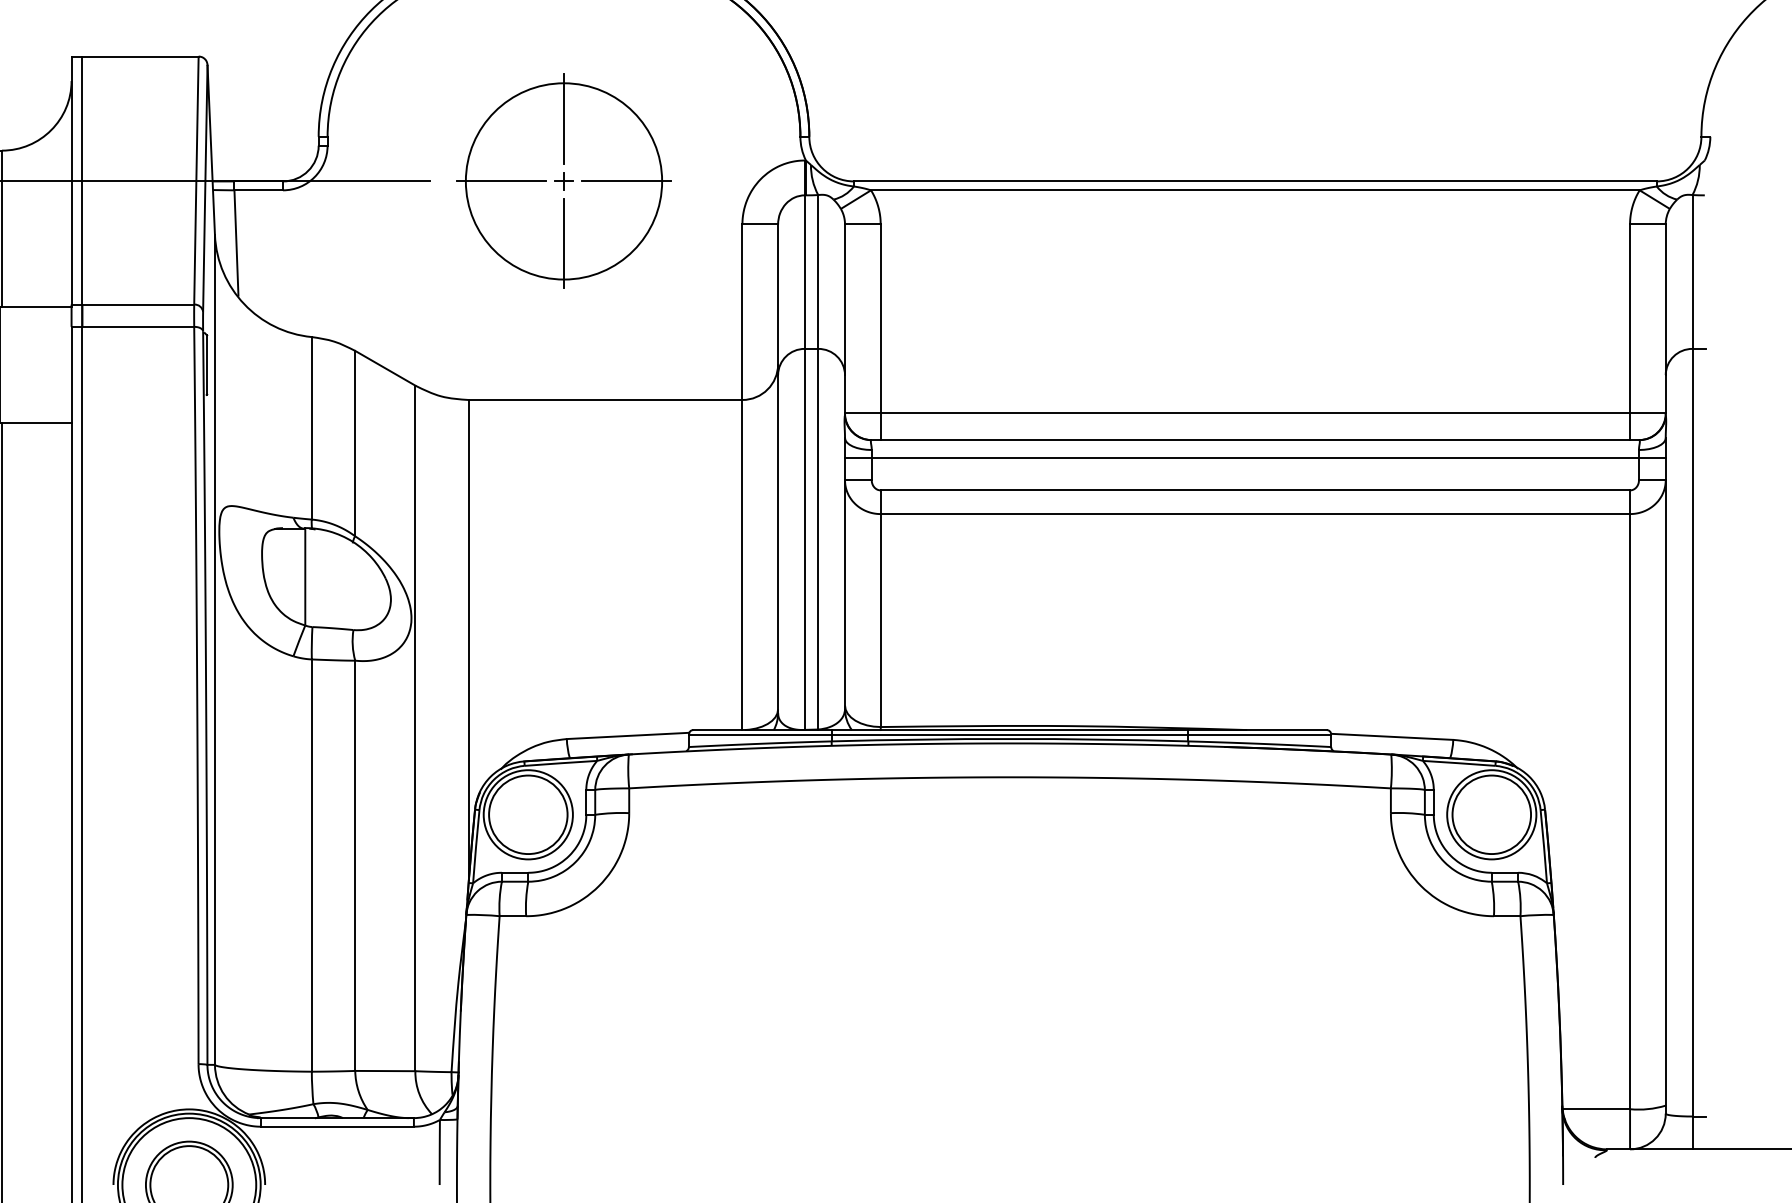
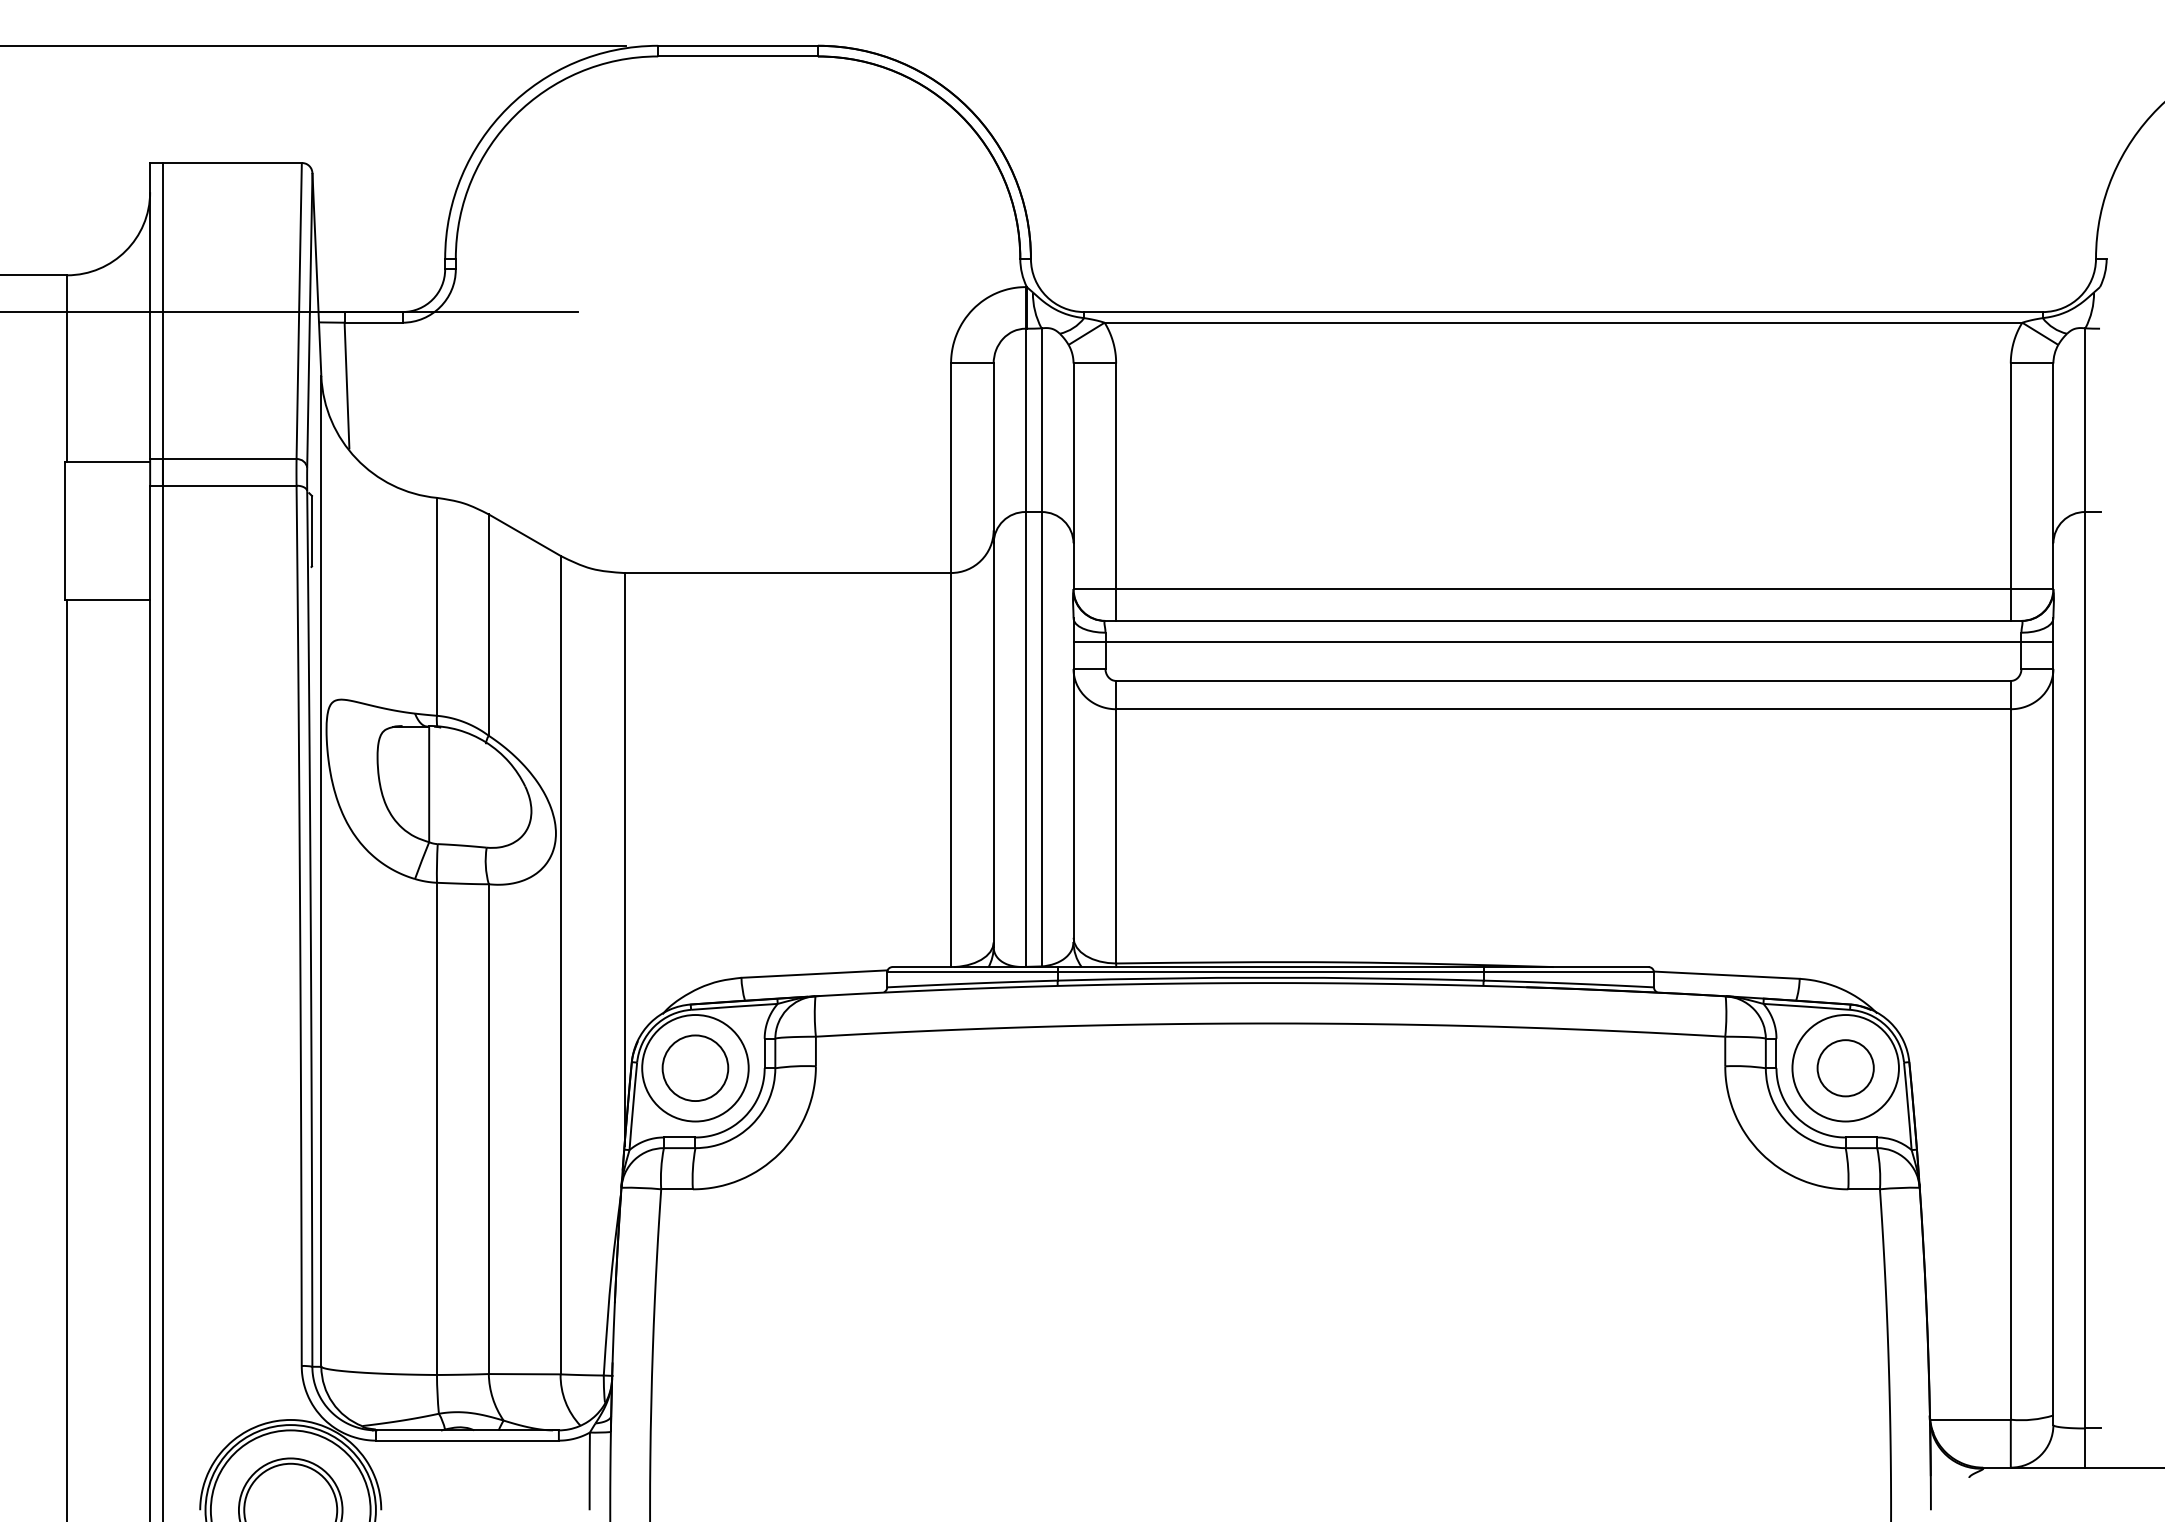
part: (563, 180) -> (737, 311), removed
circle: (528, 815) -> (695, 1068), size x0.7
circle: (1491, 815) -> (1845, 1068), size x0.6

